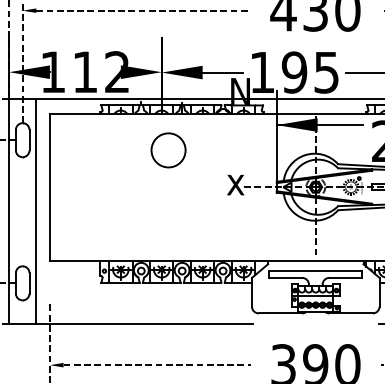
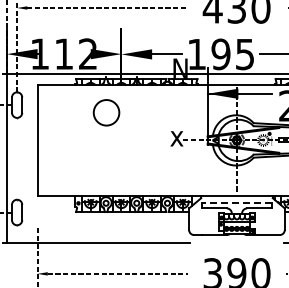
circle: (168, 150) -> (106, 112), moved
line: (36, 211) -> (27, 158), removed
line: (315, 271) -> (236, 203), solid -> dashed

